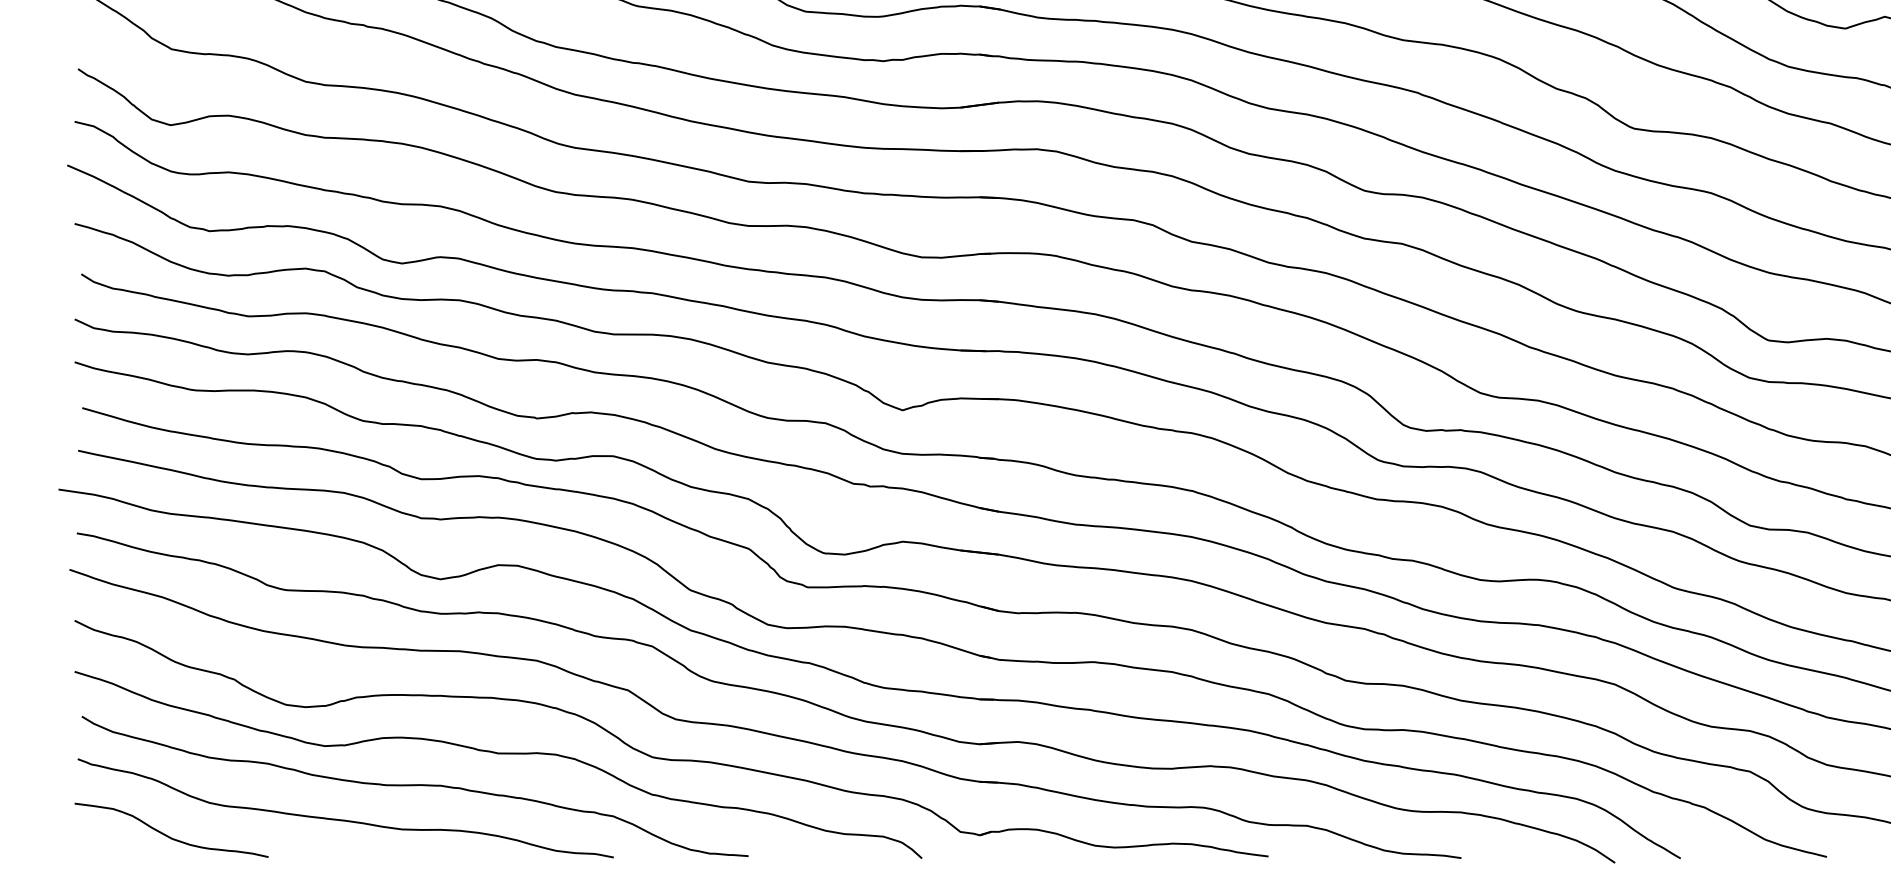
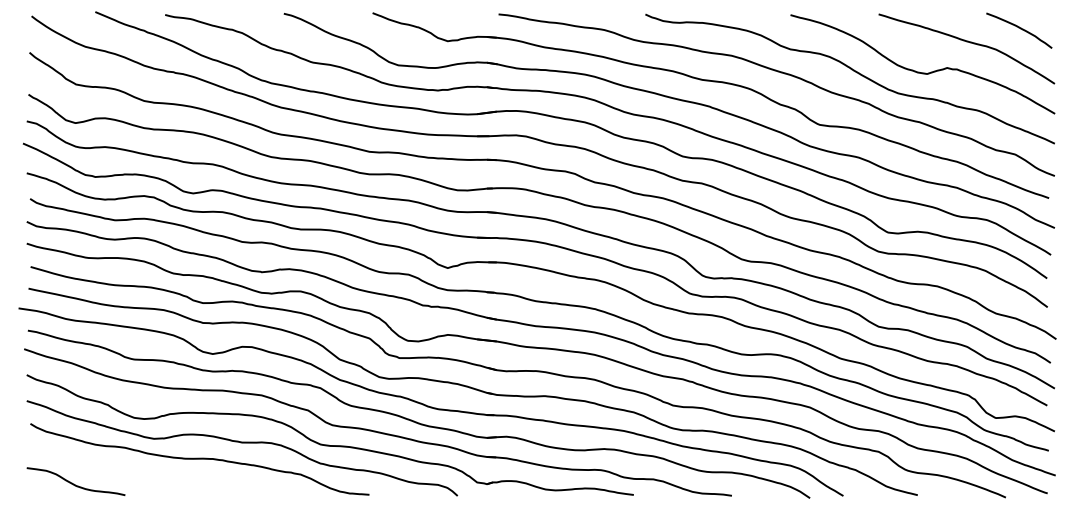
curve: (345, 818) -> (164, 475), removed

